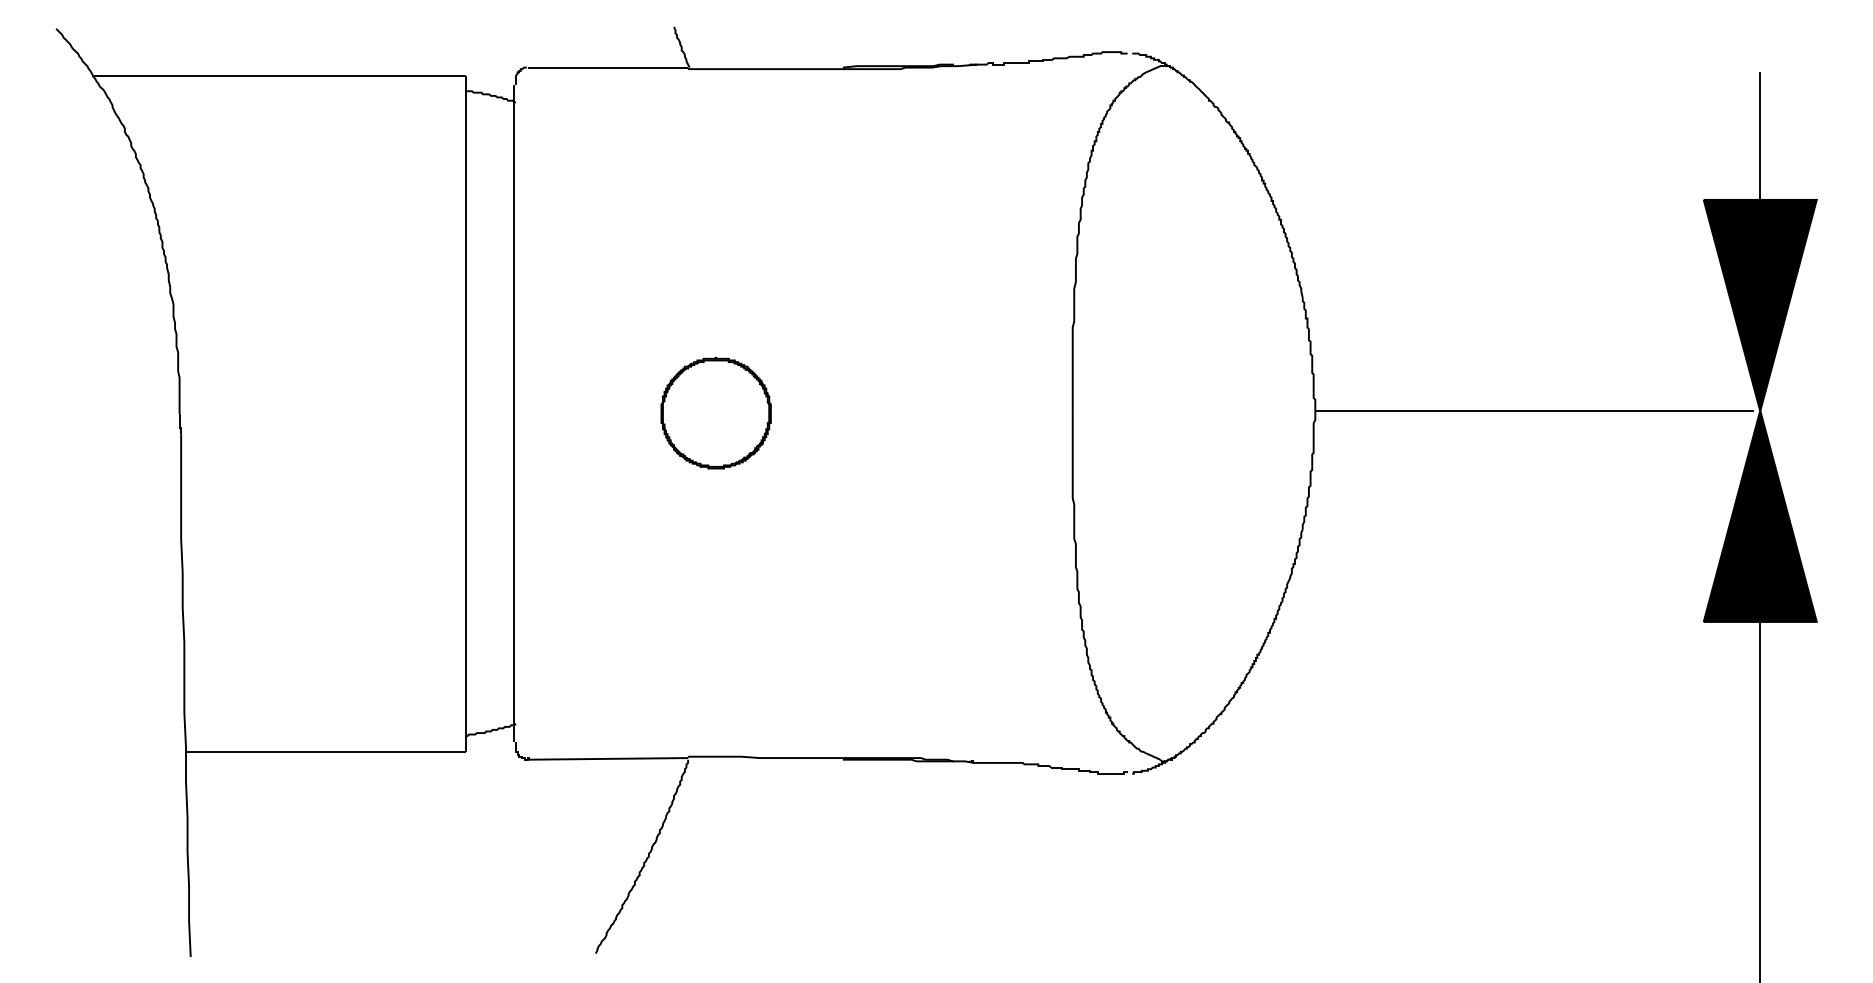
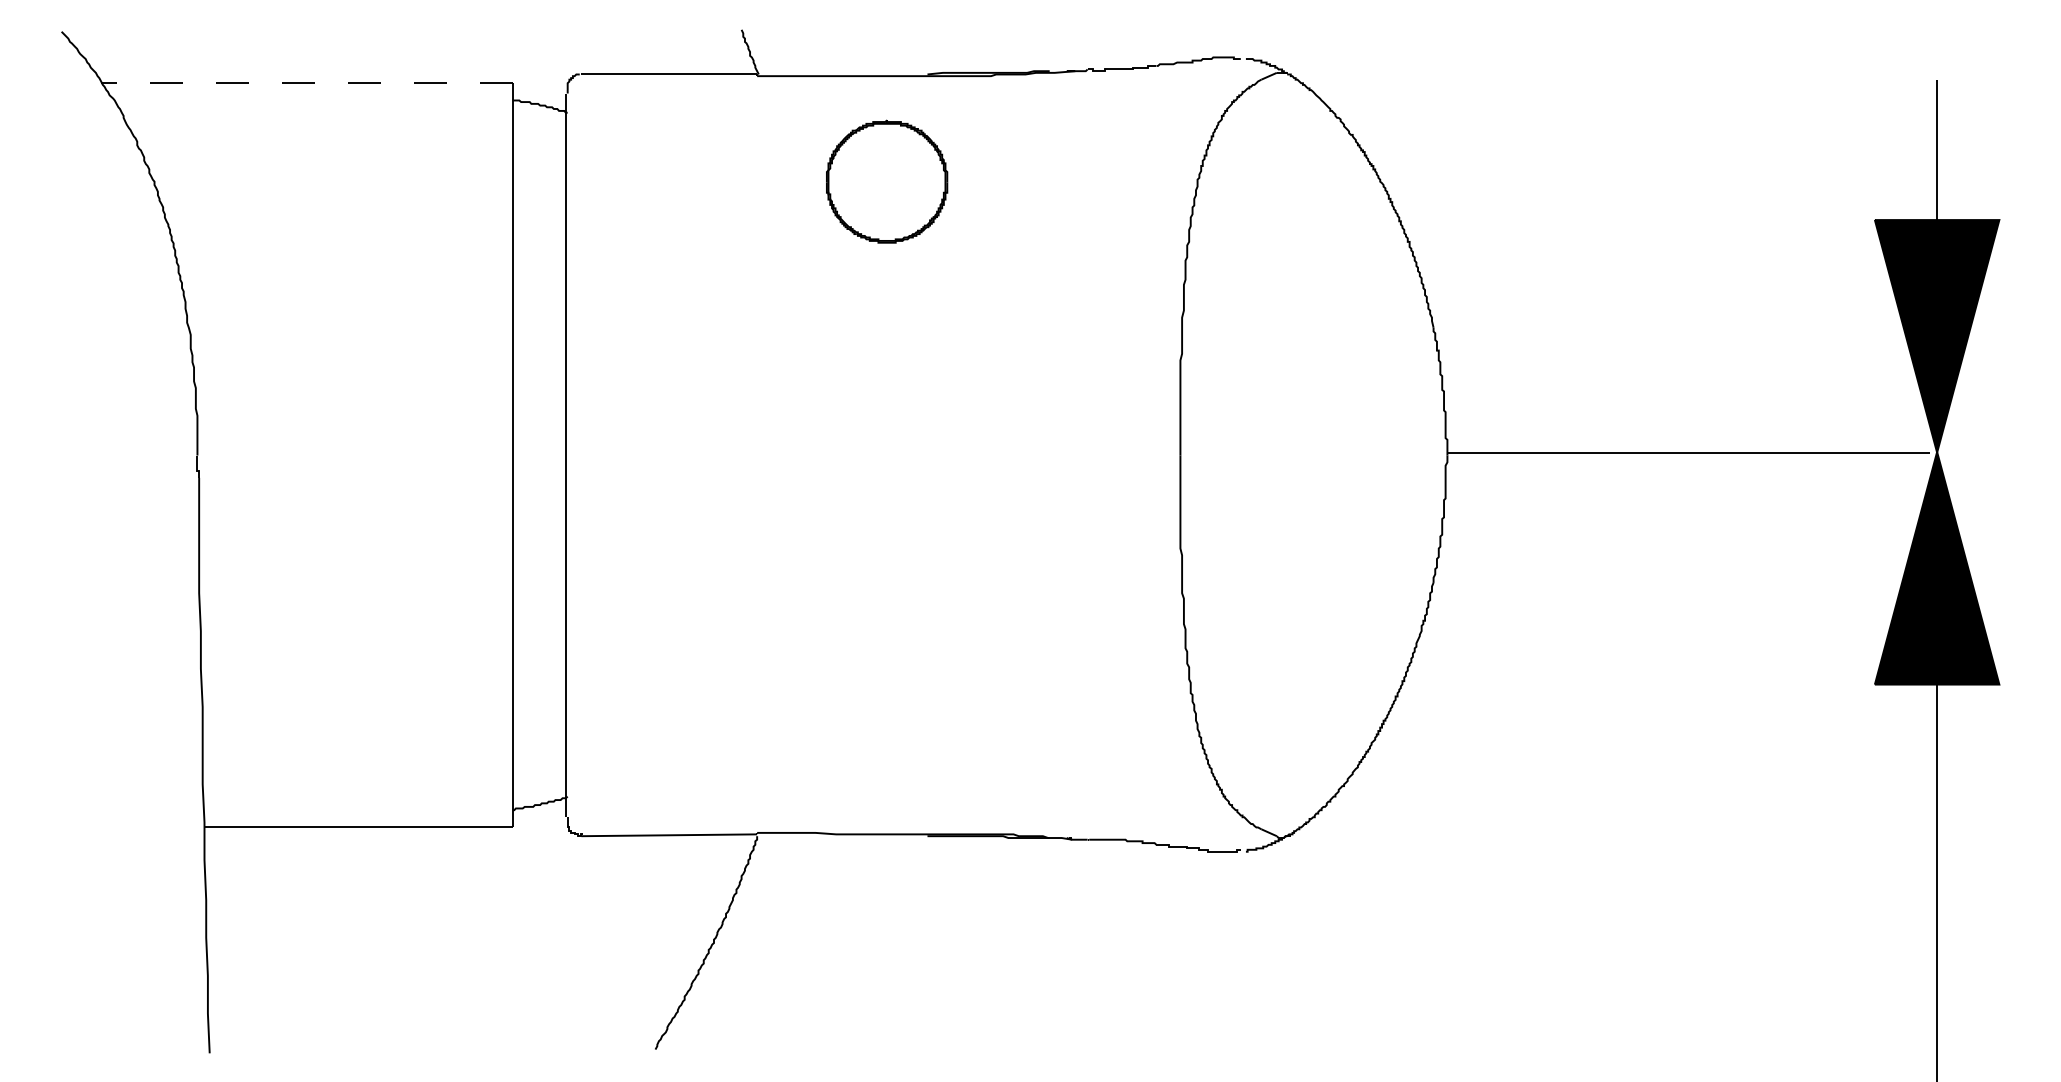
line: (279, 75) -> (307, 83), solid -> dashed
part: (715, 412) -> (886, 181), moved

